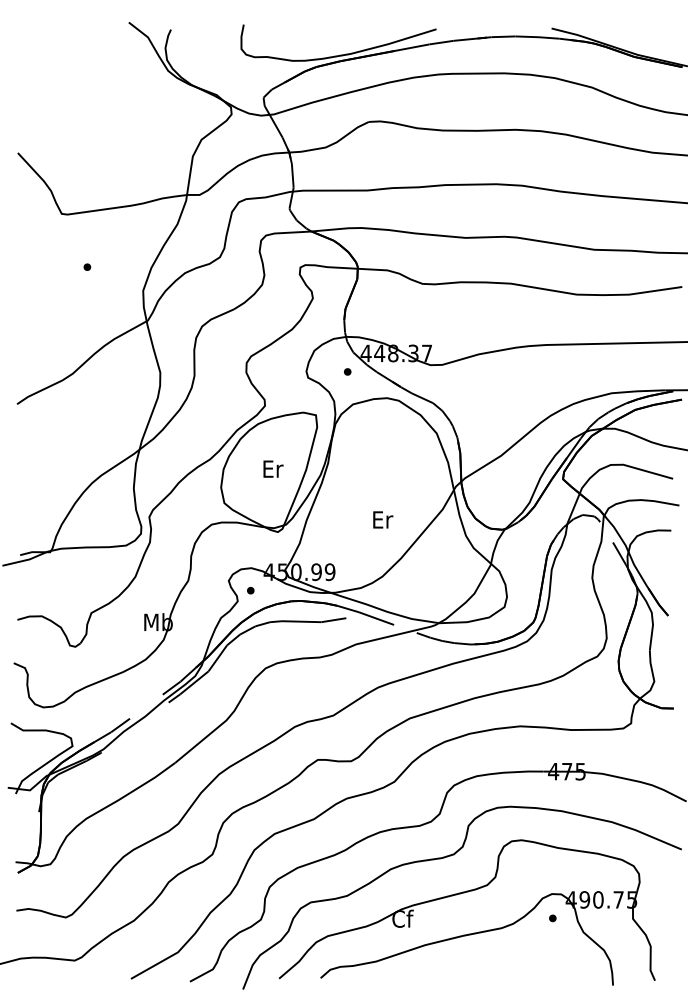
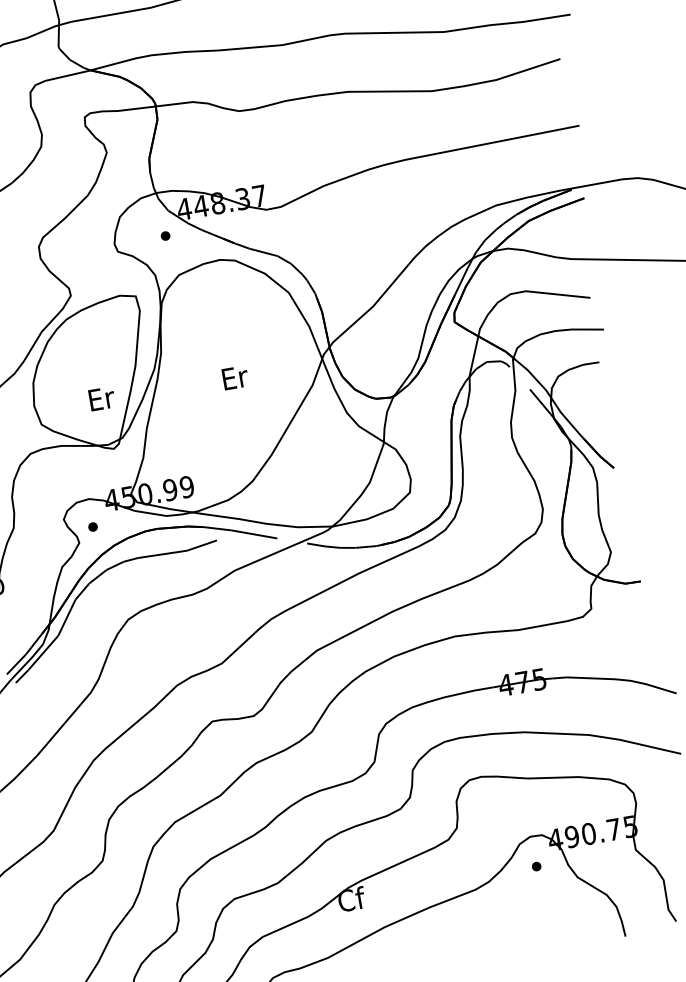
text: (273, 468) -> (101, 397), moved
text: (383, 519) -> (235, 377), moved

